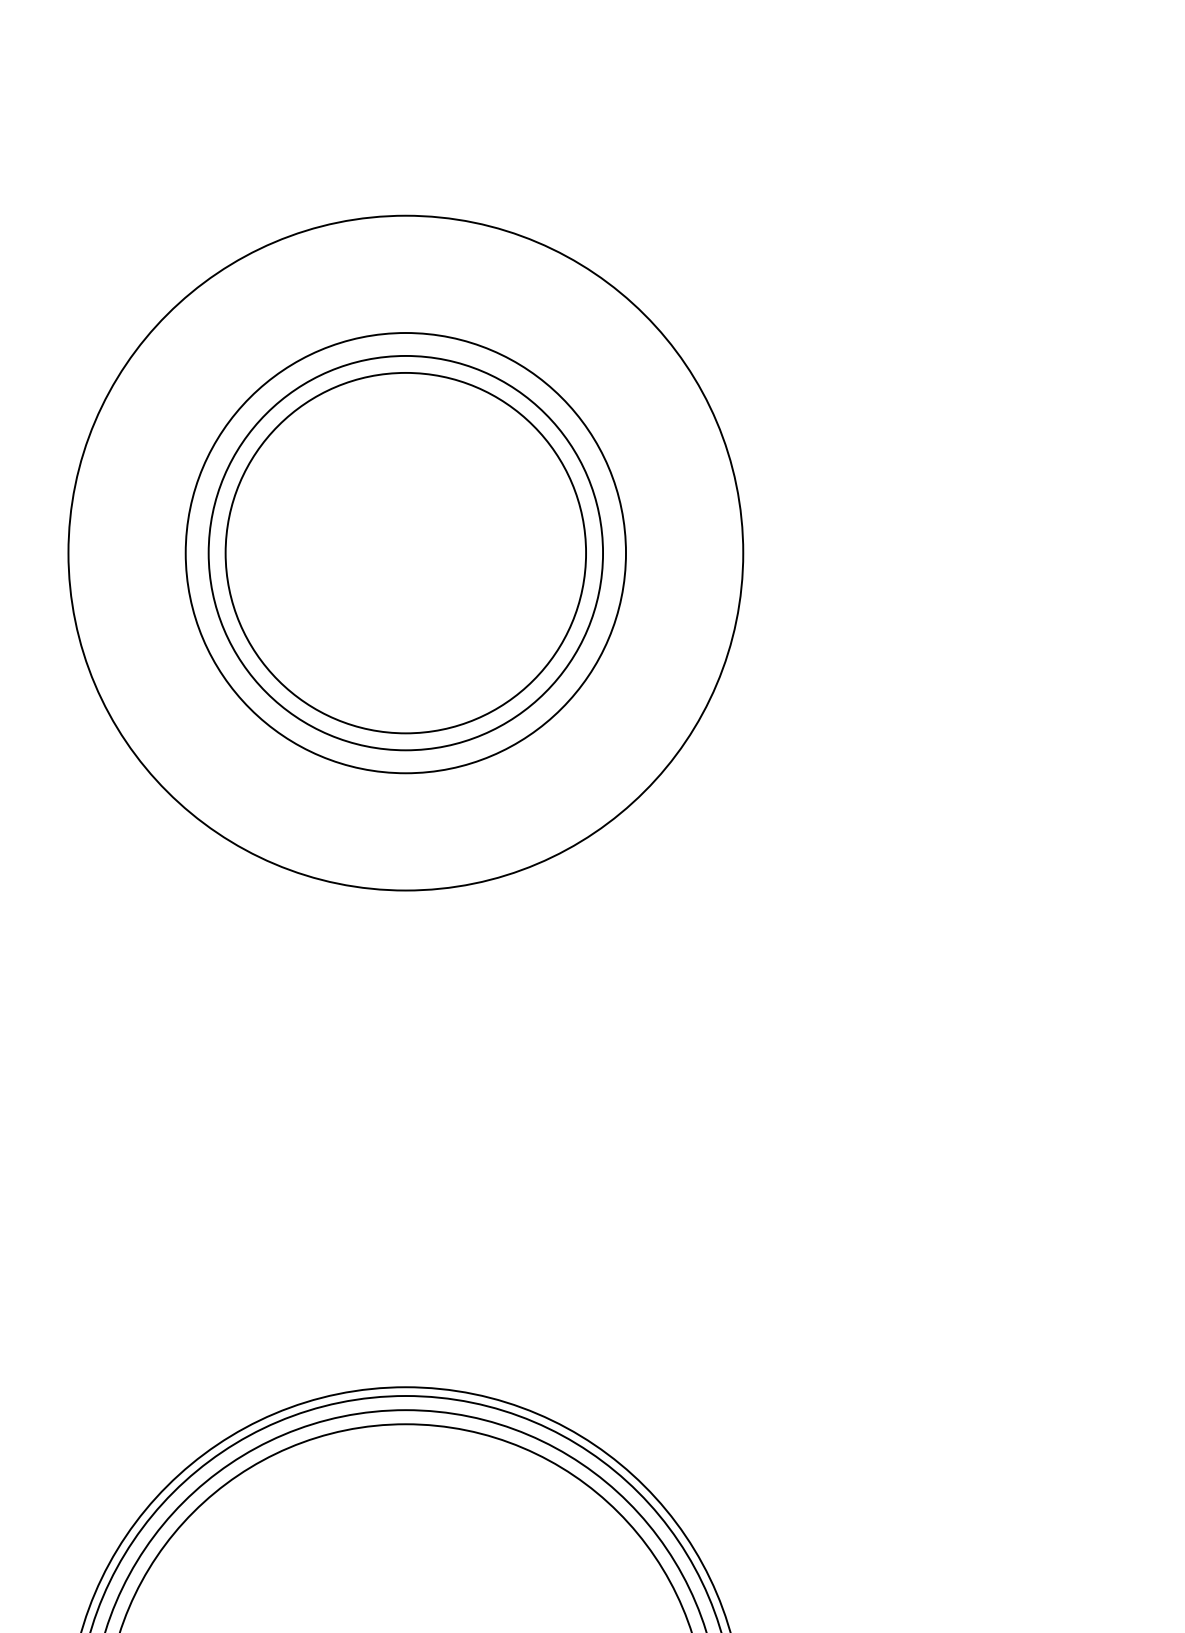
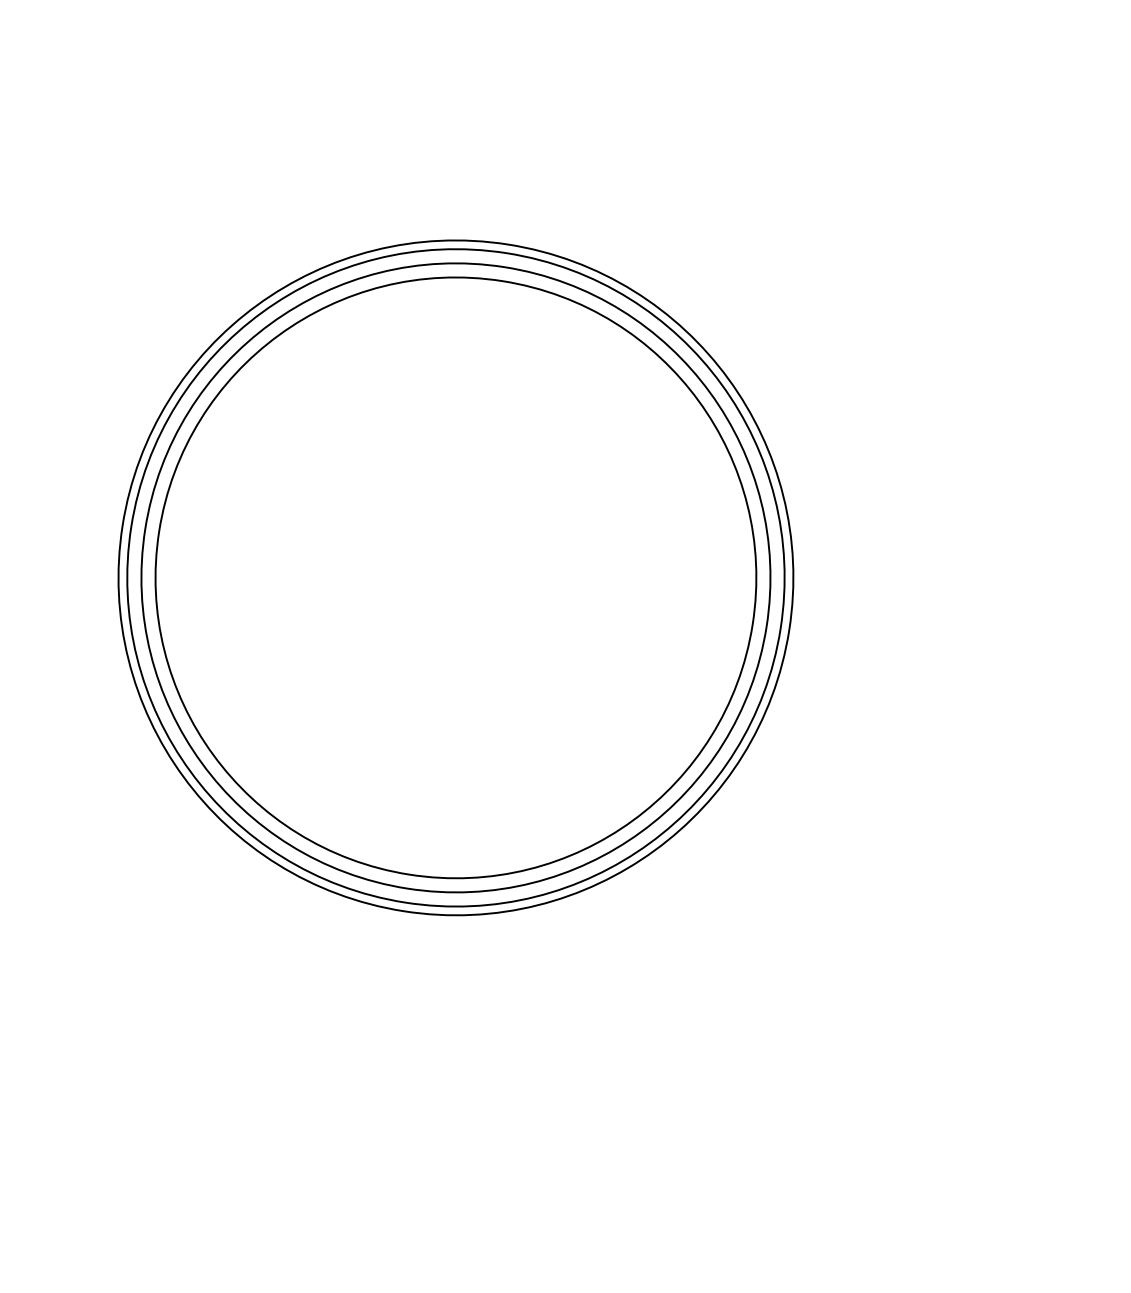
circle: (405, 552) -> (455, 577), size x1.43
circle: (405, 552) -> (455, 577), size x1.67
circle: (405, 552) -> (455, 577), size x1.67

